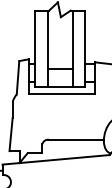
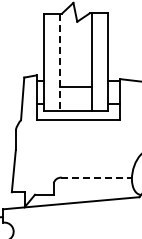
line: (47, 49) -> (60, 62), solid -> dashed
line: (76, 139) -> (96, 177), solid -> dashed

